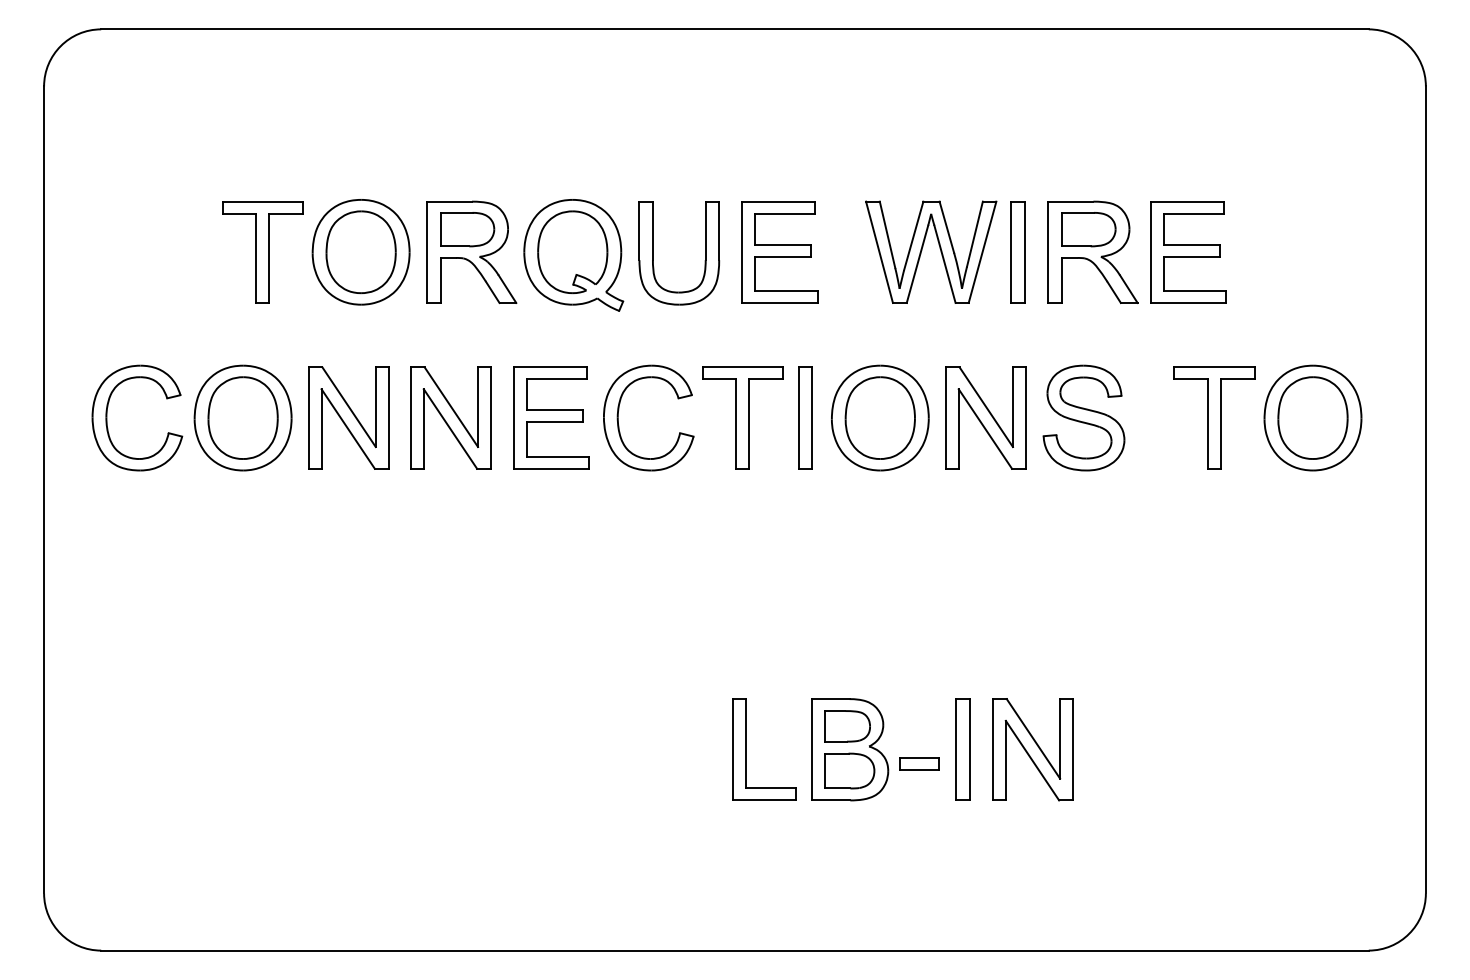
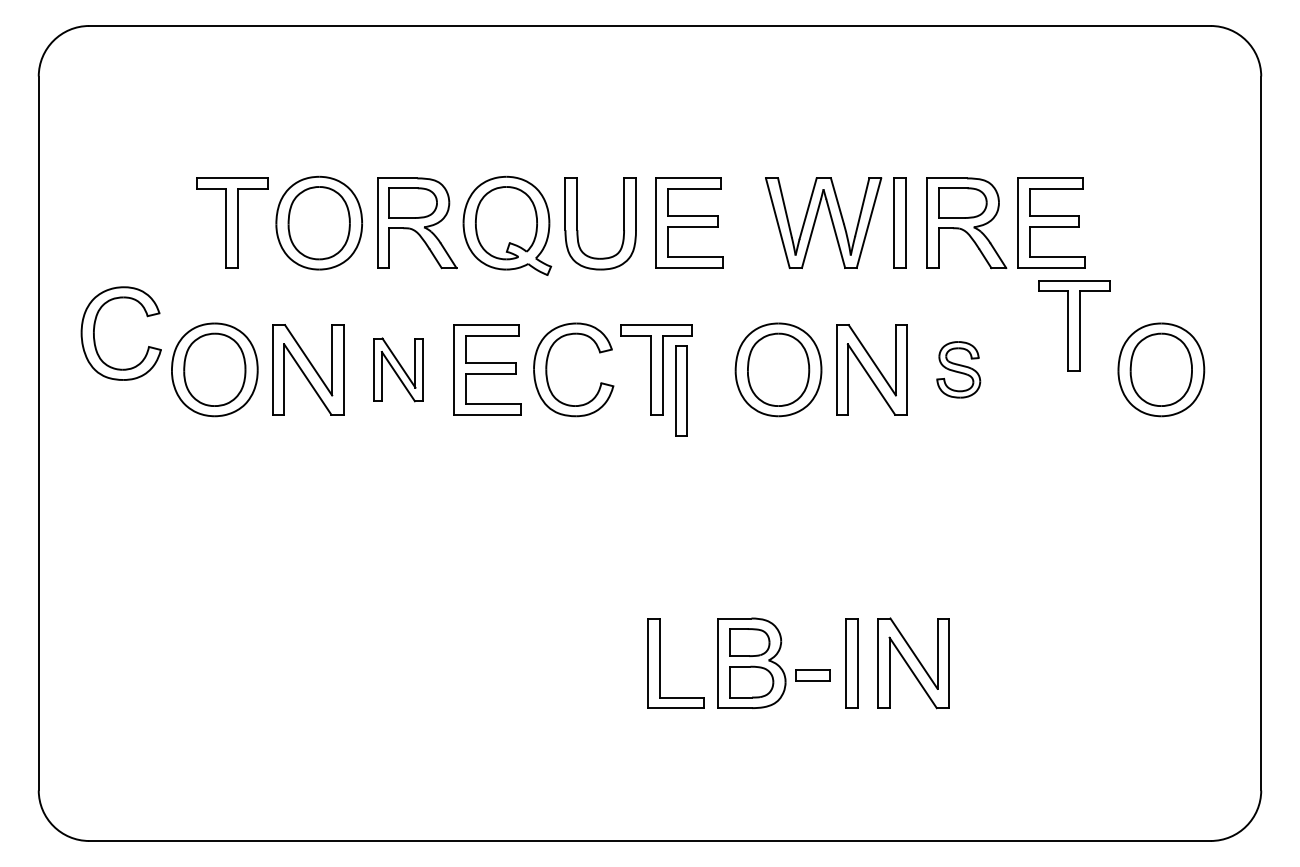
part: (107, 417) -> (94, 333), moved
part: (450, 417) -> (398, 369), size x0.7
part: (805, 417) -> (681, 390), moved
part: (1083, 417) -> (958, 369), size x0.6
part: (1214, 417) -> (1074, 325), moved

